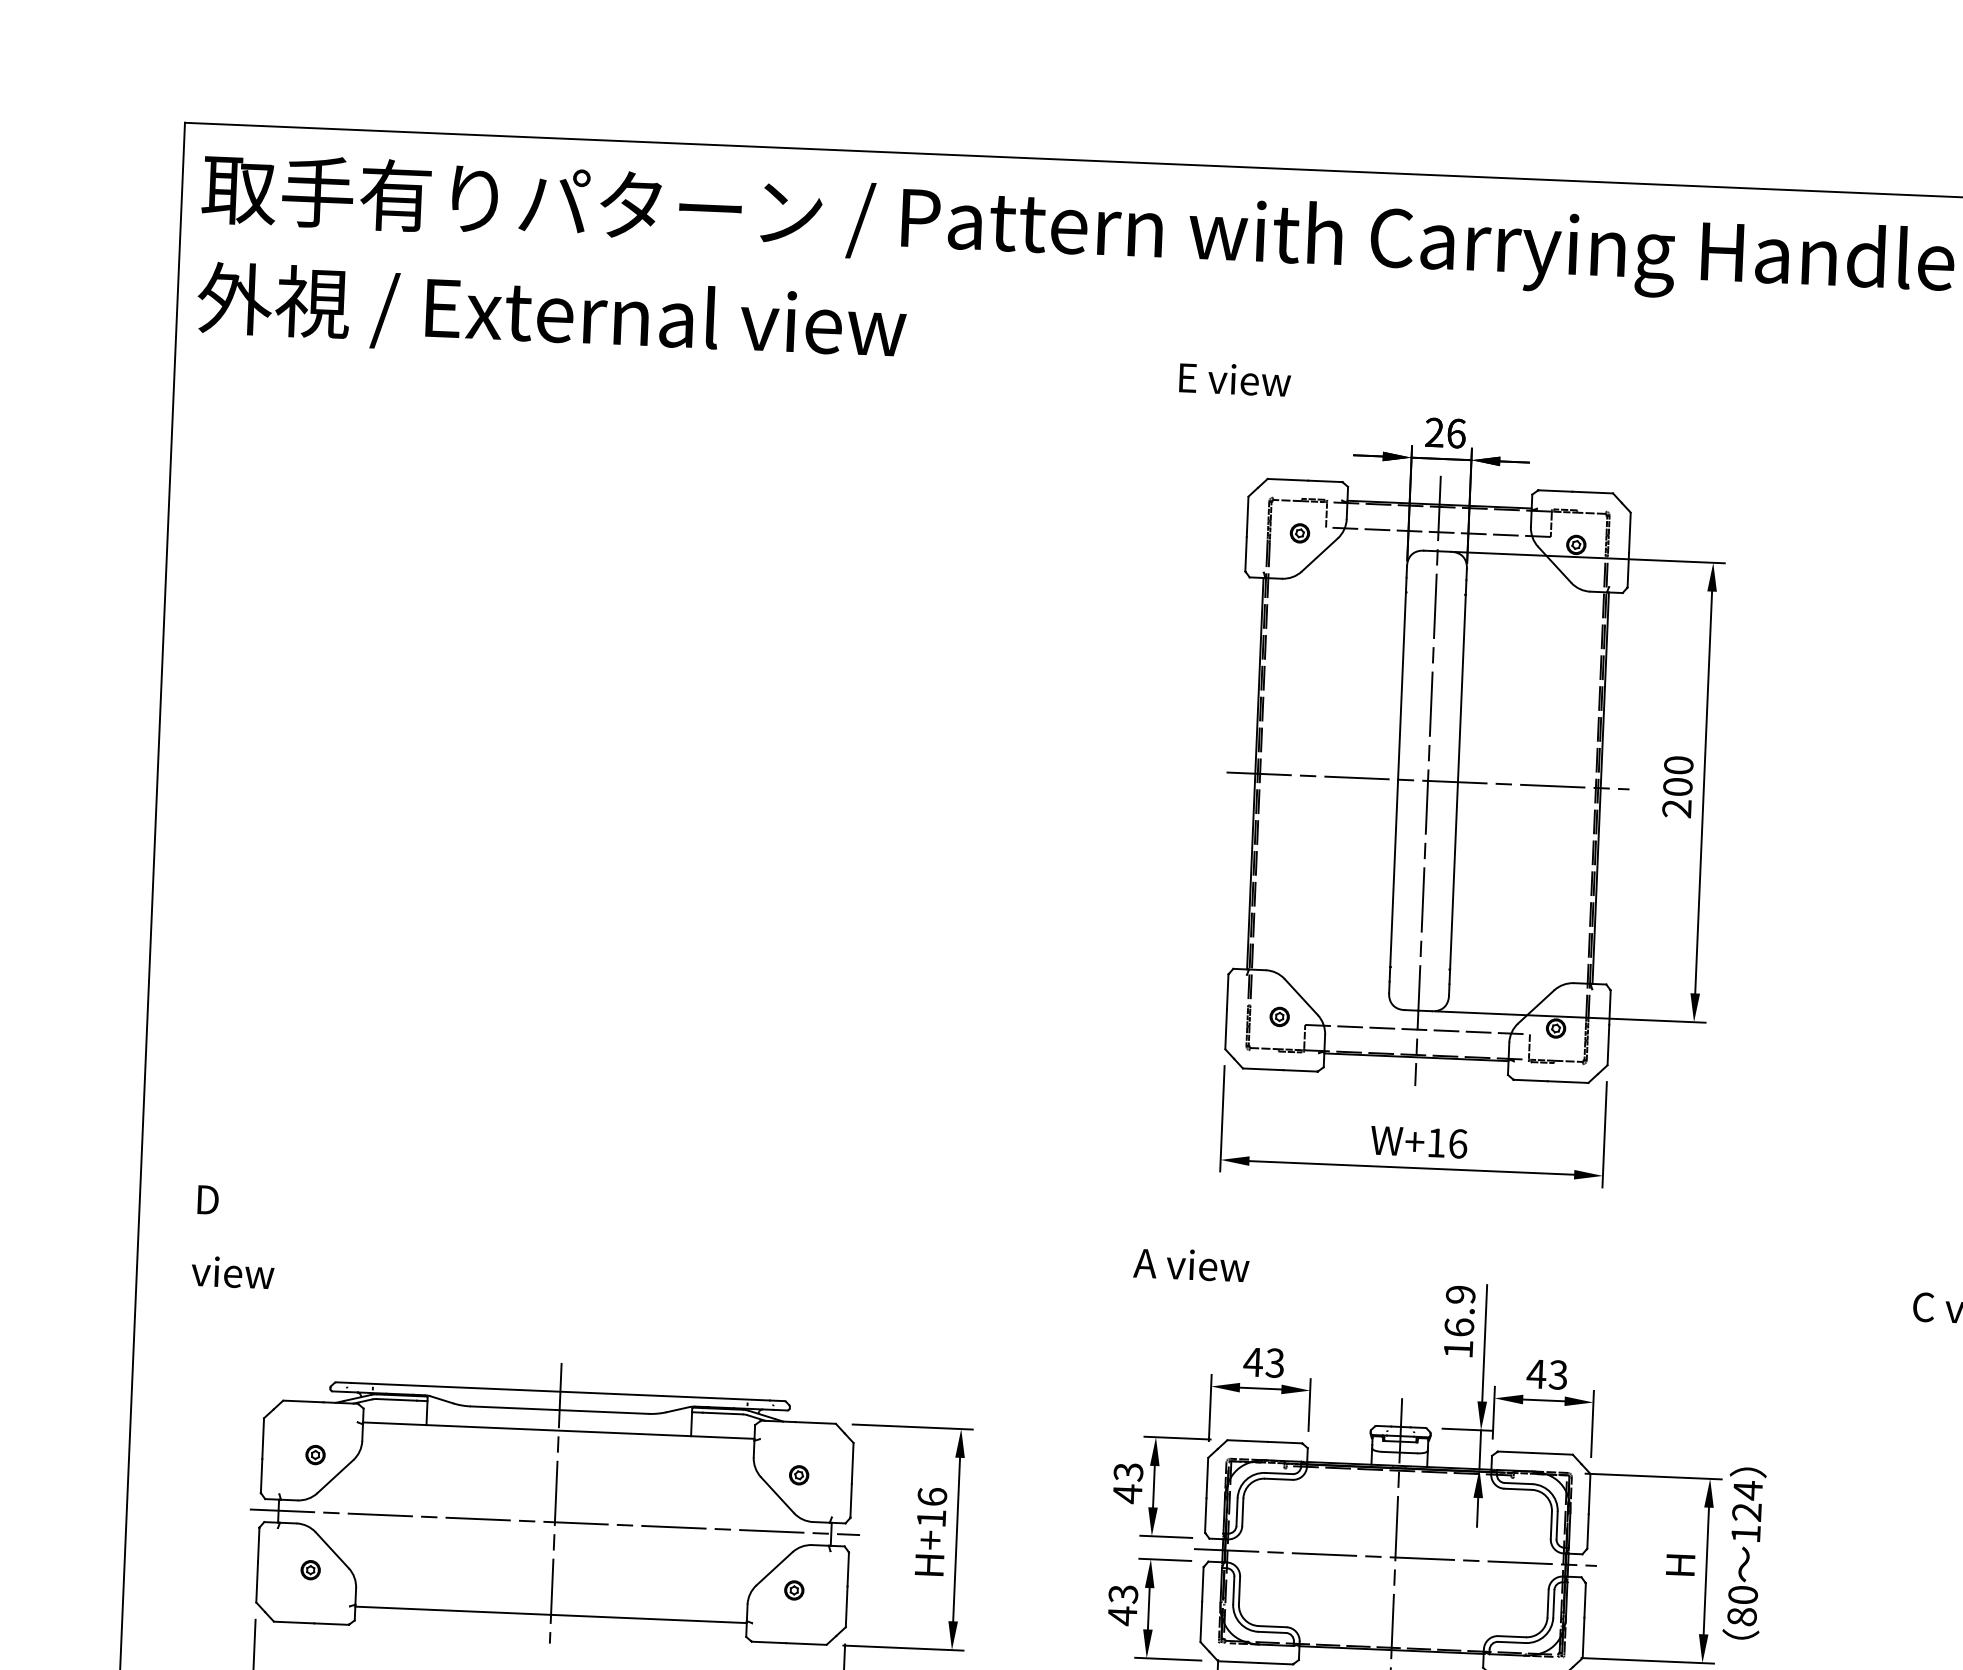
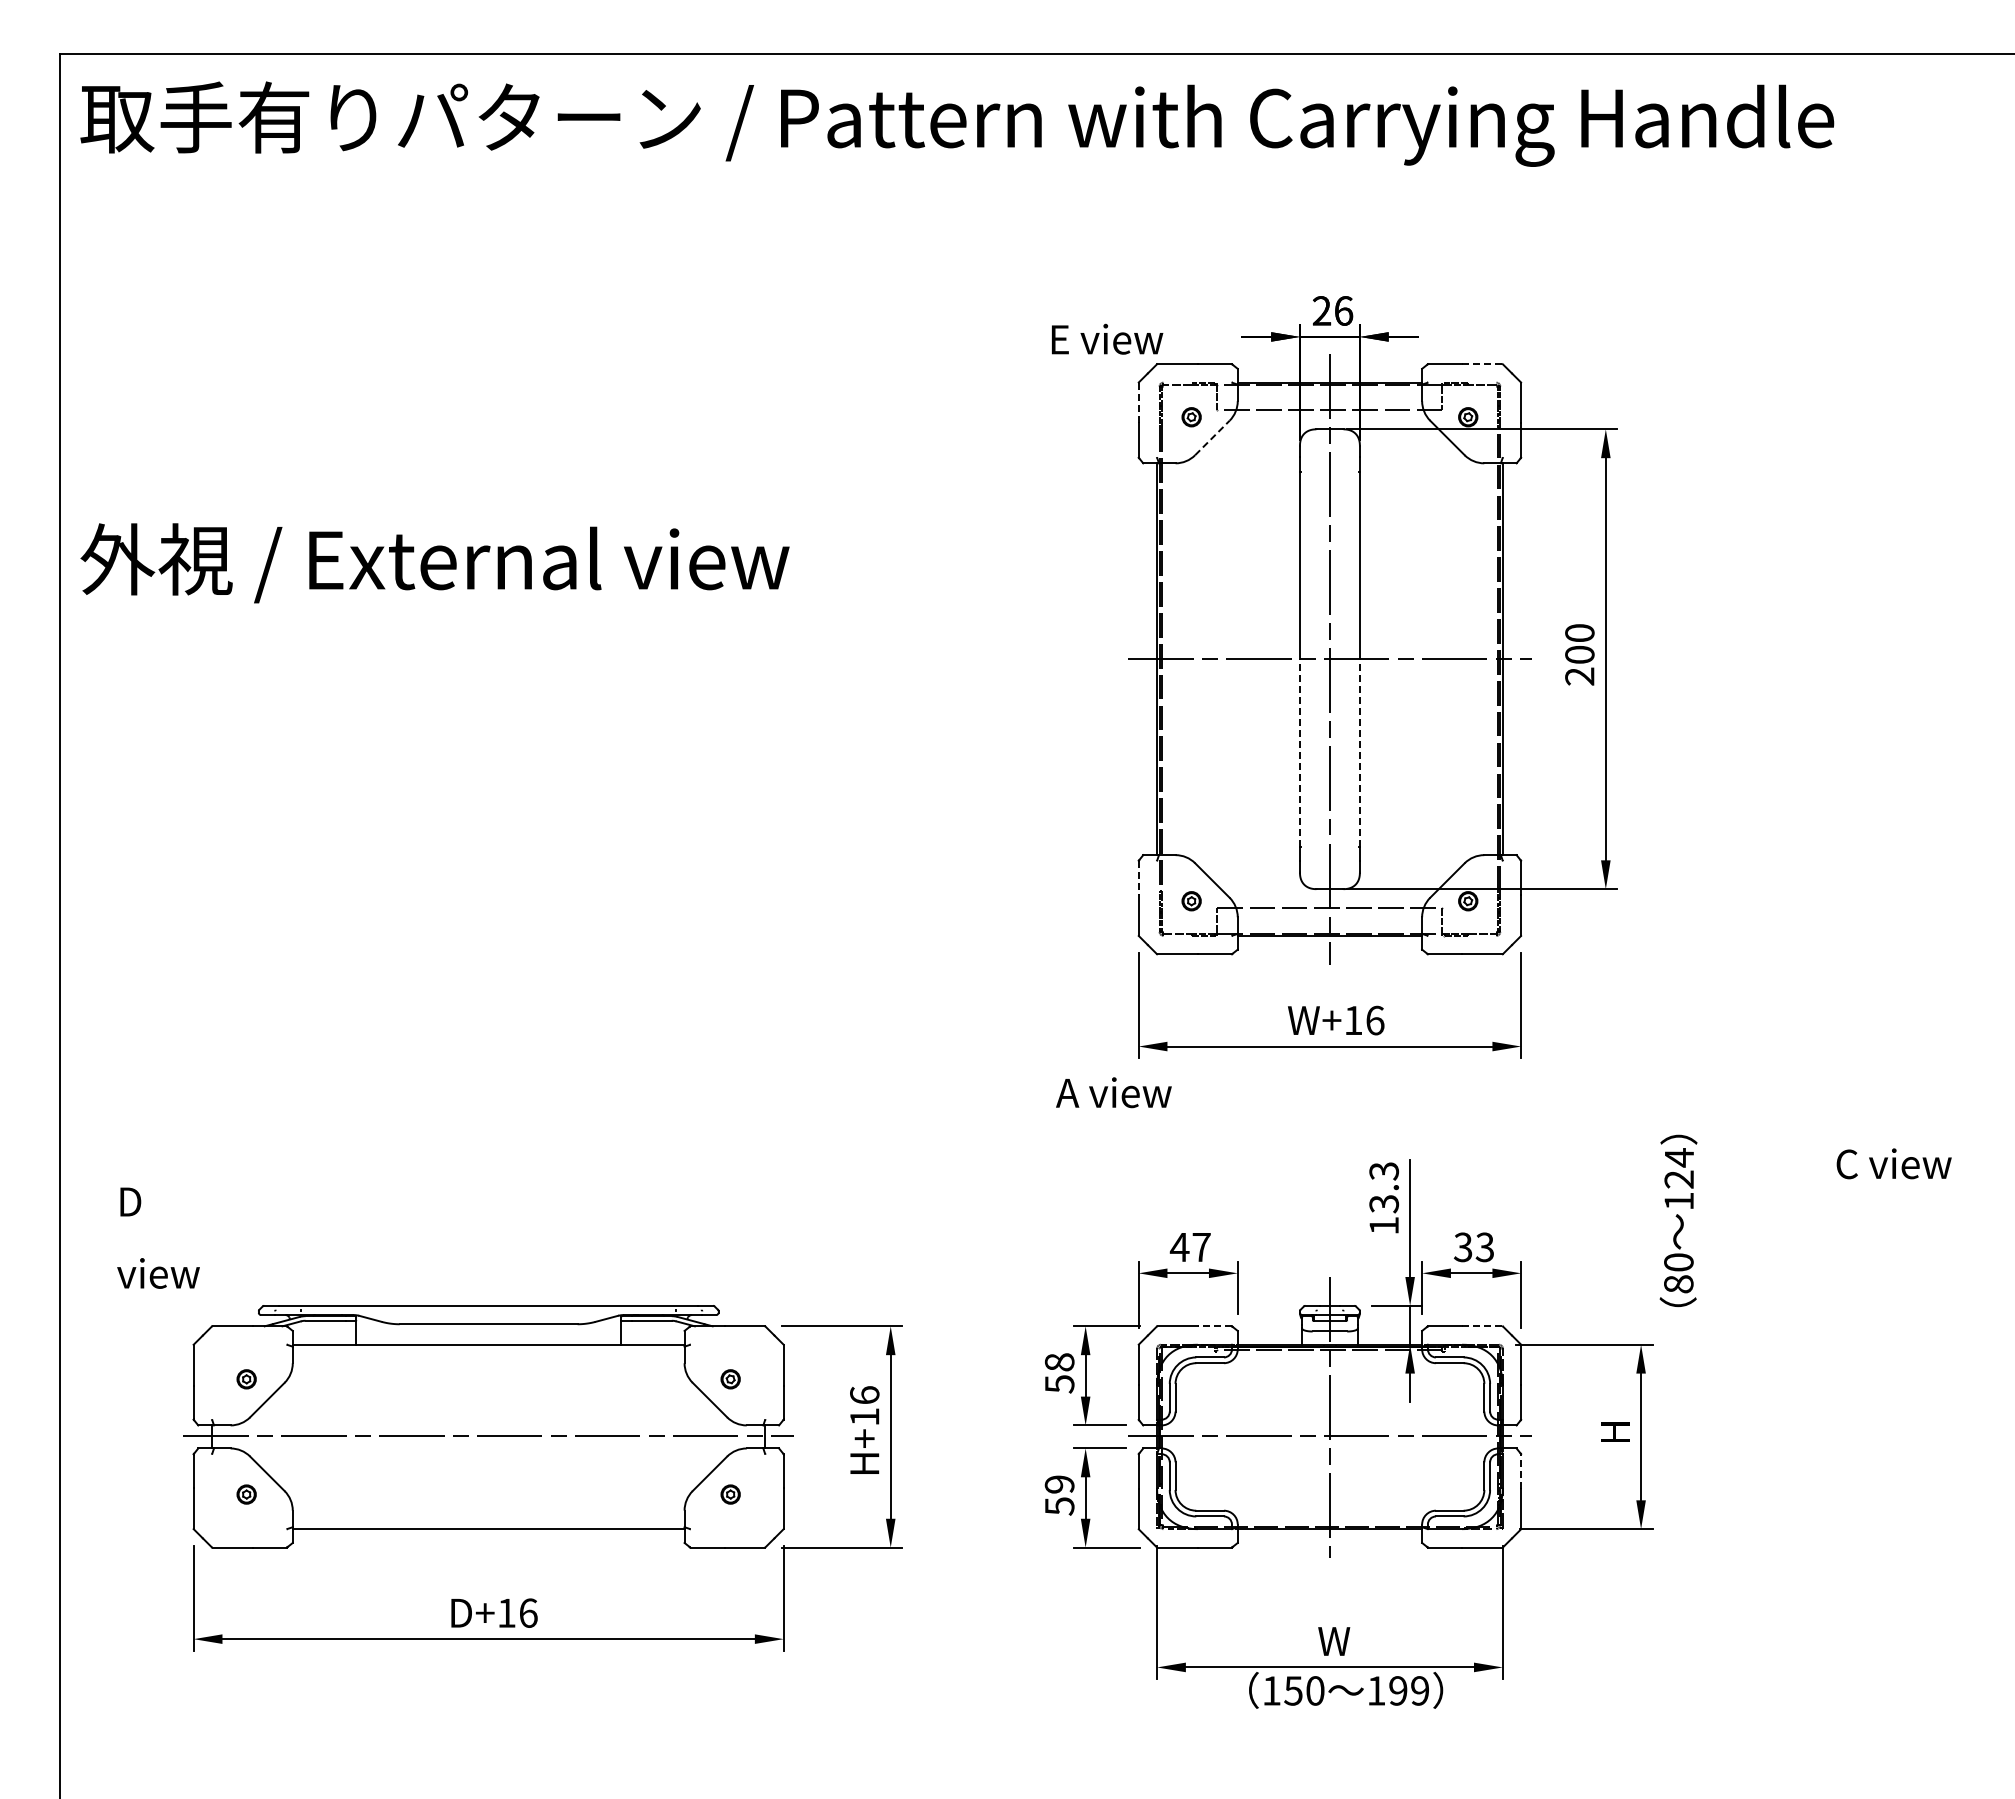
text: (551, 316) -> (434, 563), moved
text: (1235, 378) -> (1107, 338), moved
line: (1592, 492) -> (1482, 364), solid -> dashed
line: (1247, 517) -> (1138, 403), solid -> dashed
line: (1319, 554) -> (1212, 437), solid -> dashed
line: (1393, 873) -> (1299, 753), solid -> dashed
line: (1453, 876) -> (1359, 753), solid -> dashed
line: (1227, 992) -> (1138, 878), solid -> dashed
text: (234, 1236) -> (158, 1237), moved
text: (1191, 1264) -> (1113, 1092), moved
text: (1459, 1310) -> (1383, 1187), 16.9 -> 13.3
text: (1275, 1363) -> (1201, 1247), 43 -> 47
text: (1536, 1374) -> (1463, 1247), 43 -> 33
line: (1284, 1442) -> (1214, 1326), solid -> dashed
line: (1552, 1454) -> (1482, 1326), solid -> dashed
text: (1127, 1483) -> (1059, 1373), 43 -> 58
line: (555, 1503) -> (488, 1417), removed
text: (1744, 1553) -> (1678, 1220), moved
line: (1585, 1600) -> (1521, 1471), solid -> dashed
text: (1122, 1605) -> (1059, 1495), 43 -> 59

